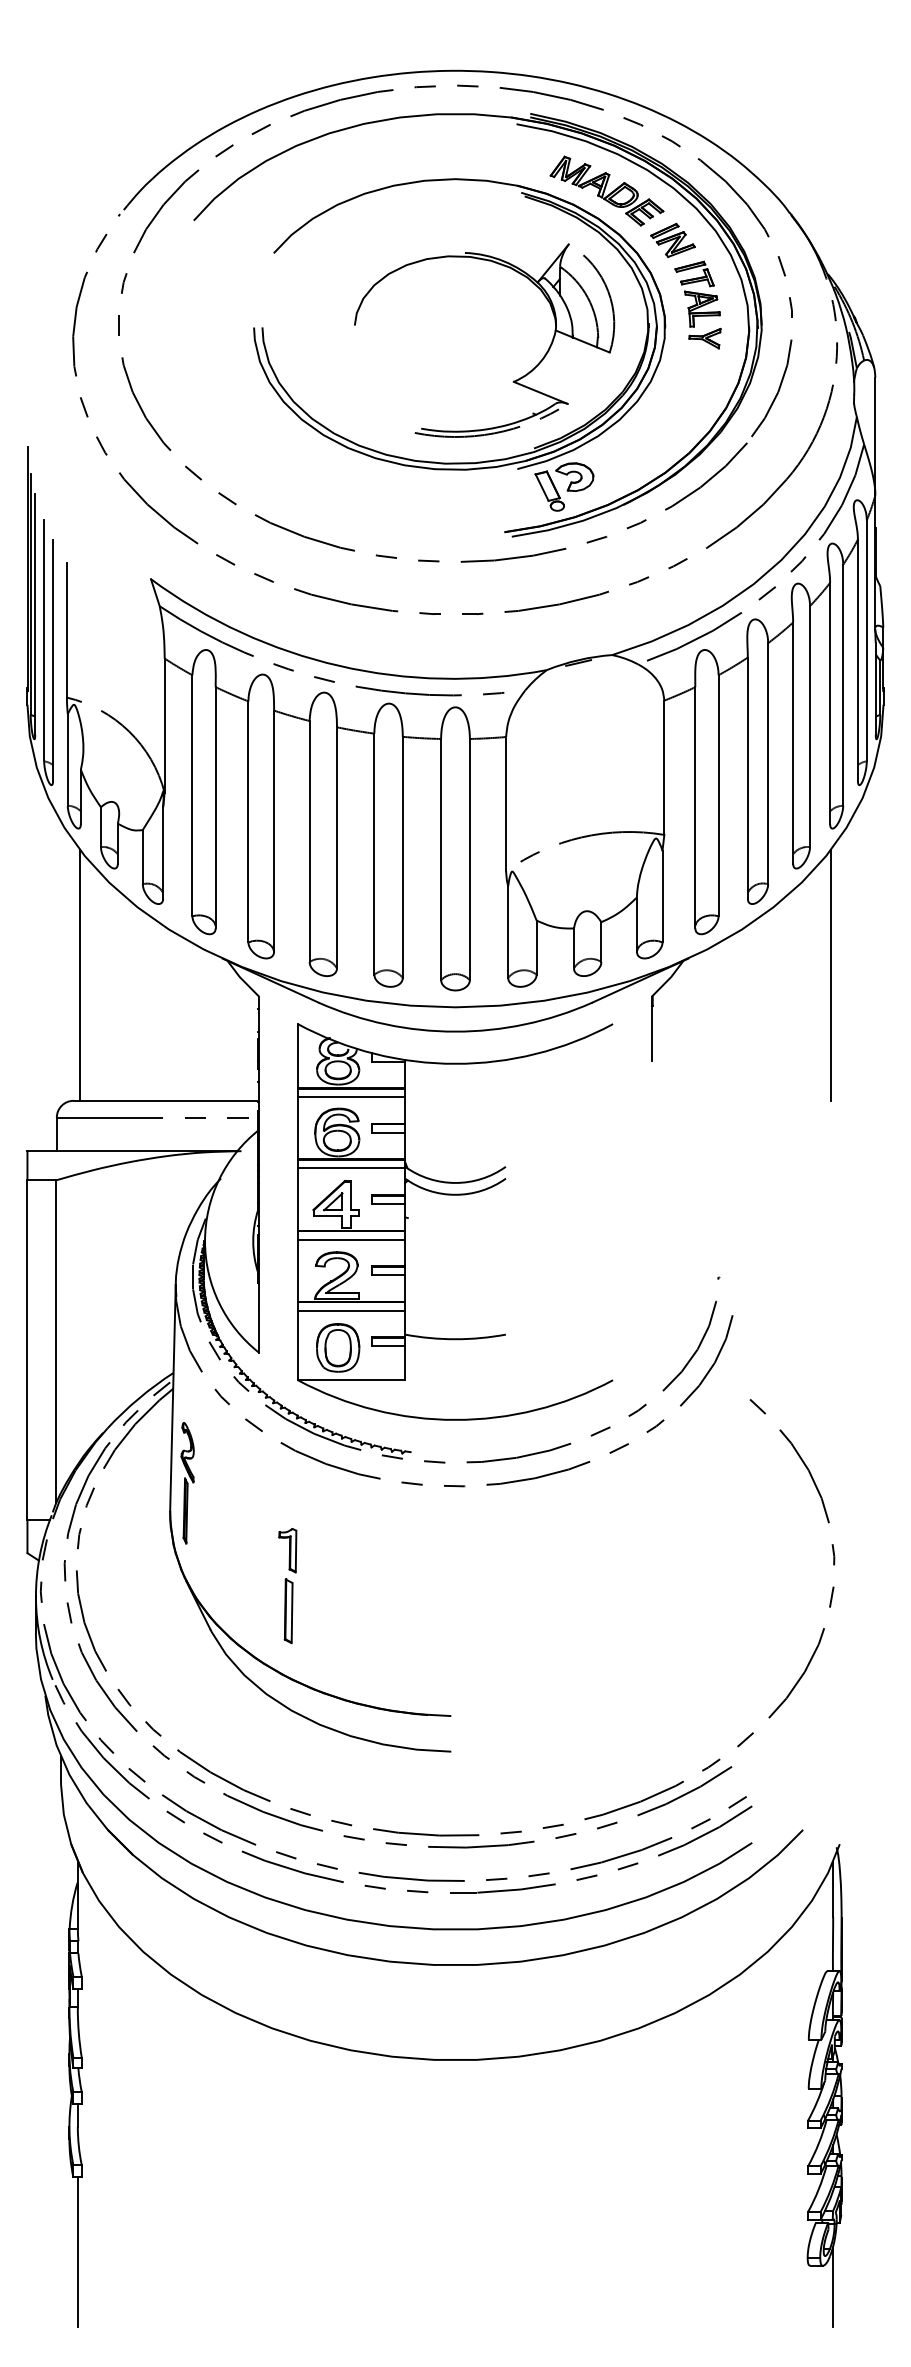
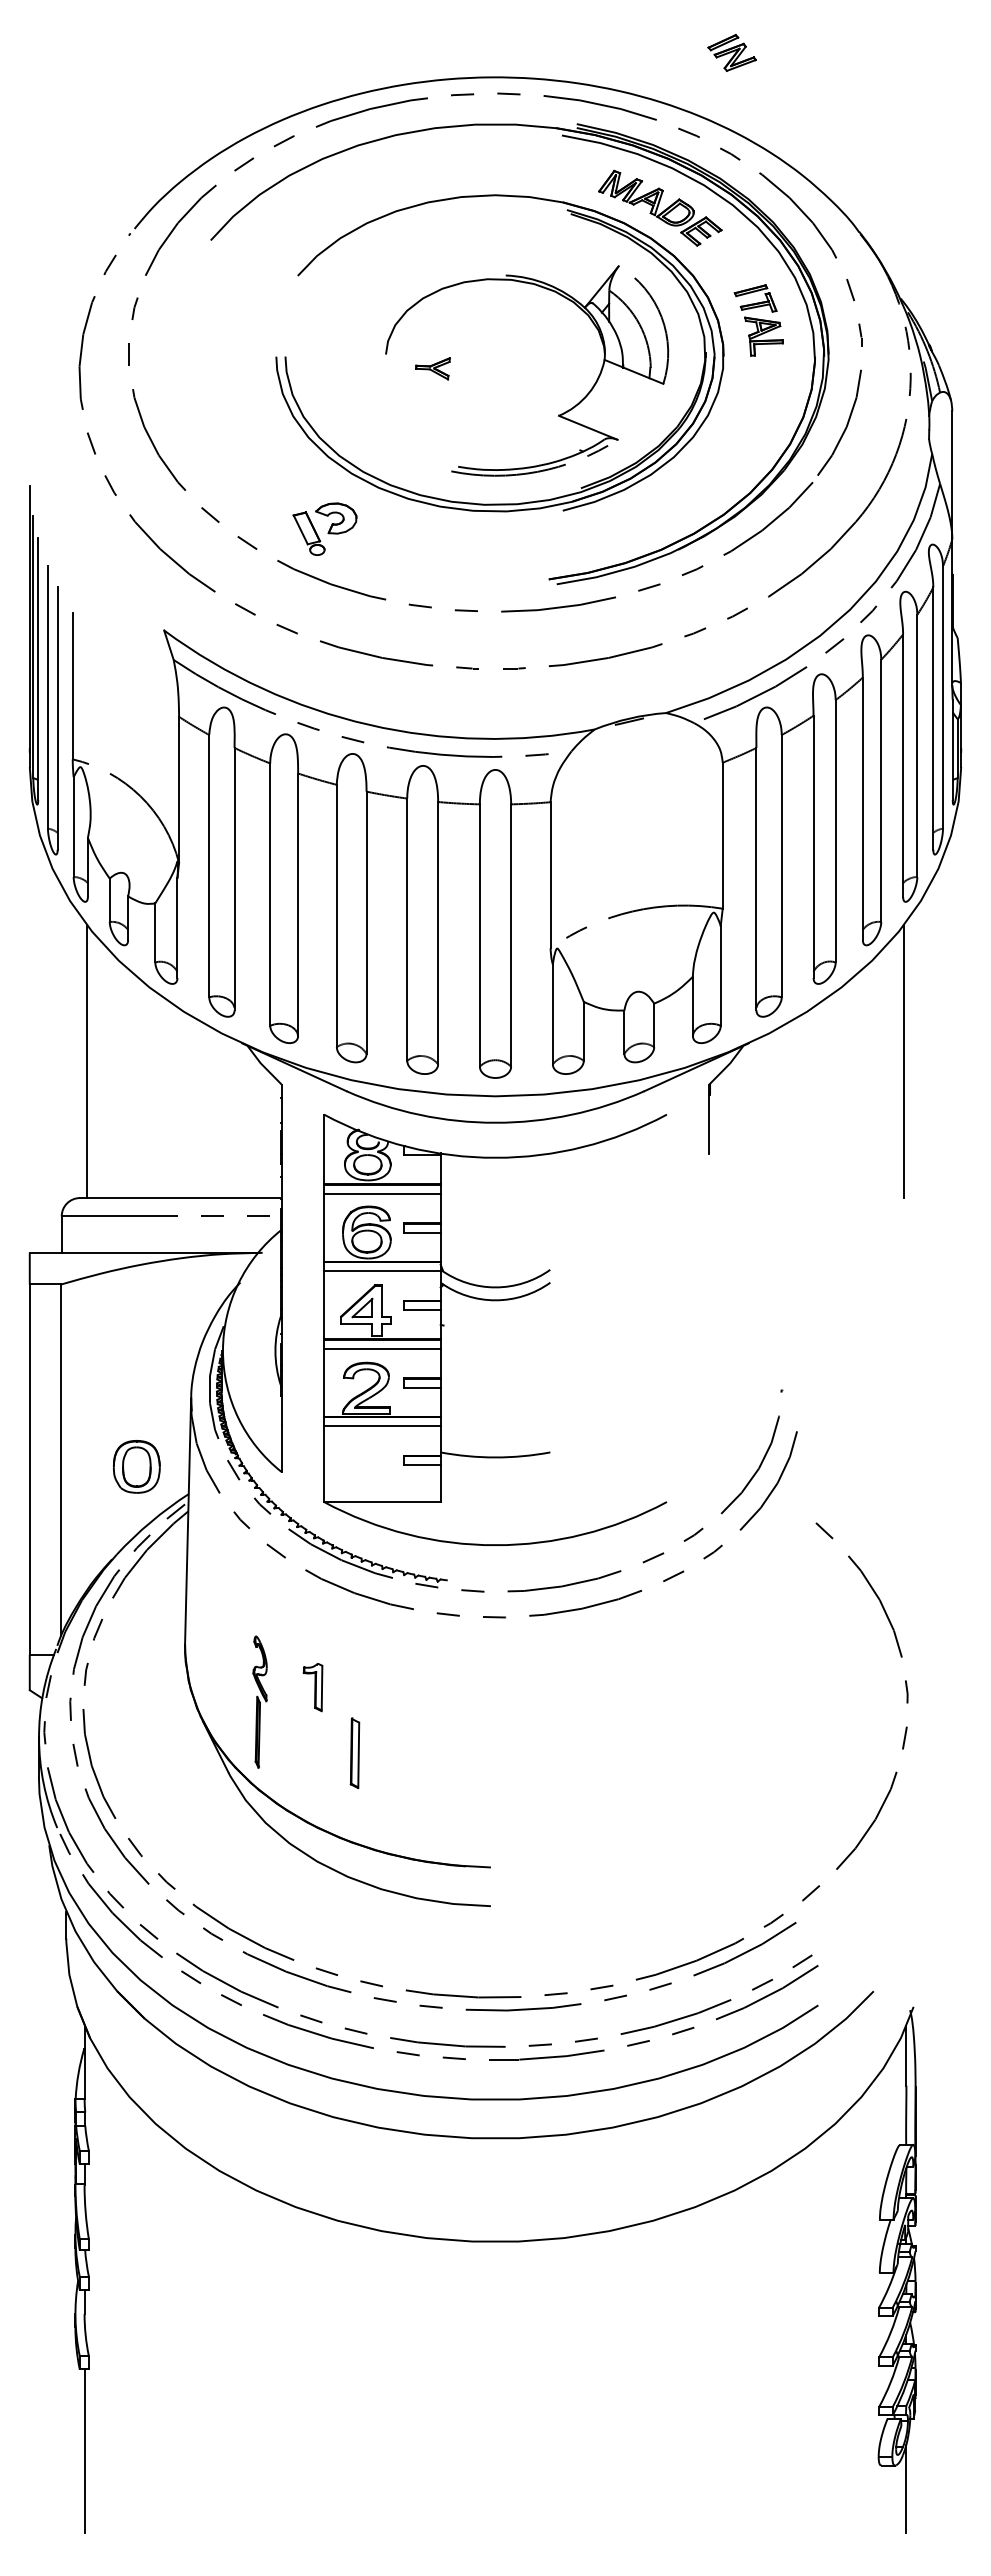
part: (672, 240) -> (731, 52), moved
part: (704, 338) -> (432, 368), moved
part: (563, 486) -> (324, 528), moved
part: (337, 1347) -> (136, 1466), moved
part: (187, 1482) -> (259, 1701), moved
part: (288, 1610) -> (354, 1752), moved

